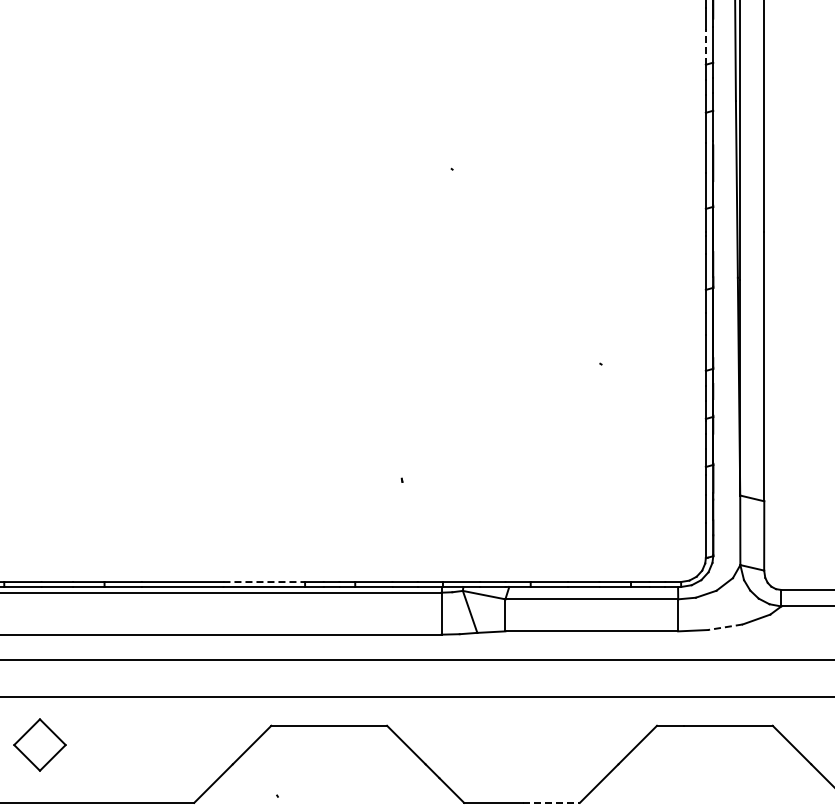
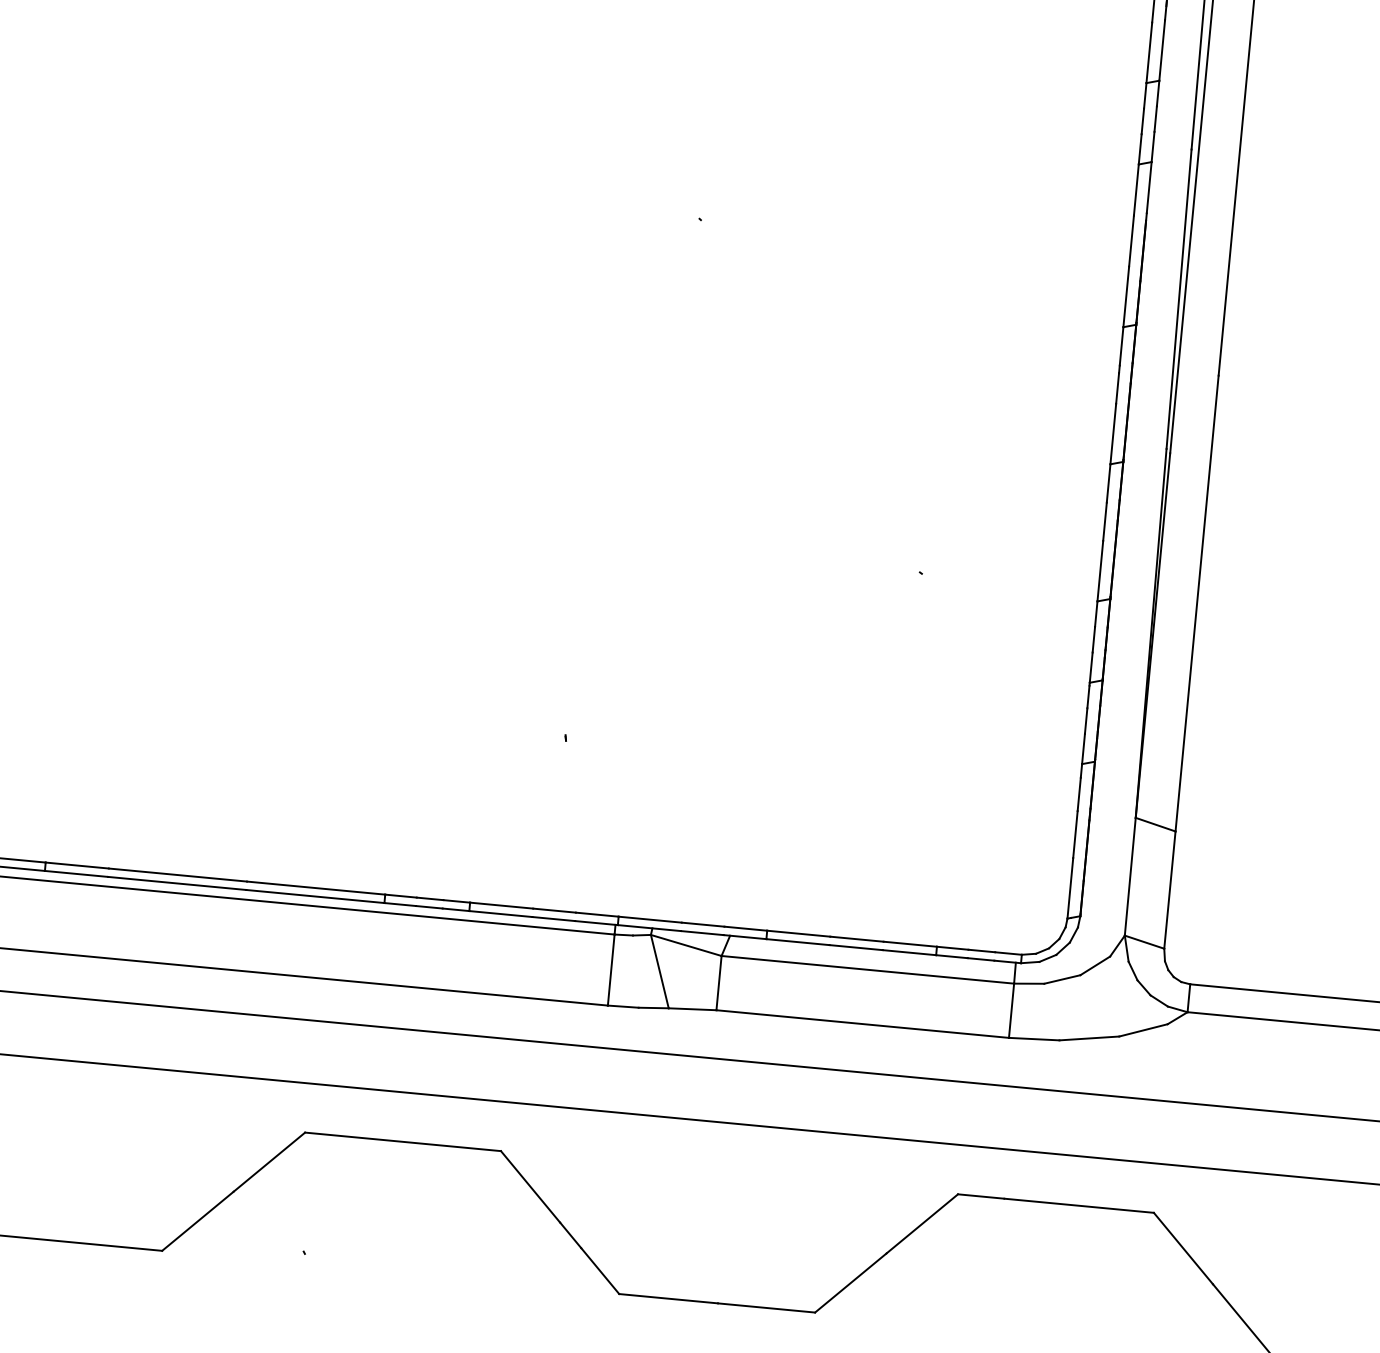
line: (705, 46) -> (1148, 52), dashed -> solid
line: (264, 582) -> (316, 888), dashed -> solid
line: (725, 627) -> (1089, 1038), dashed -> solid
line: (551, 802) -> (767, 1307), dashed -> solid

